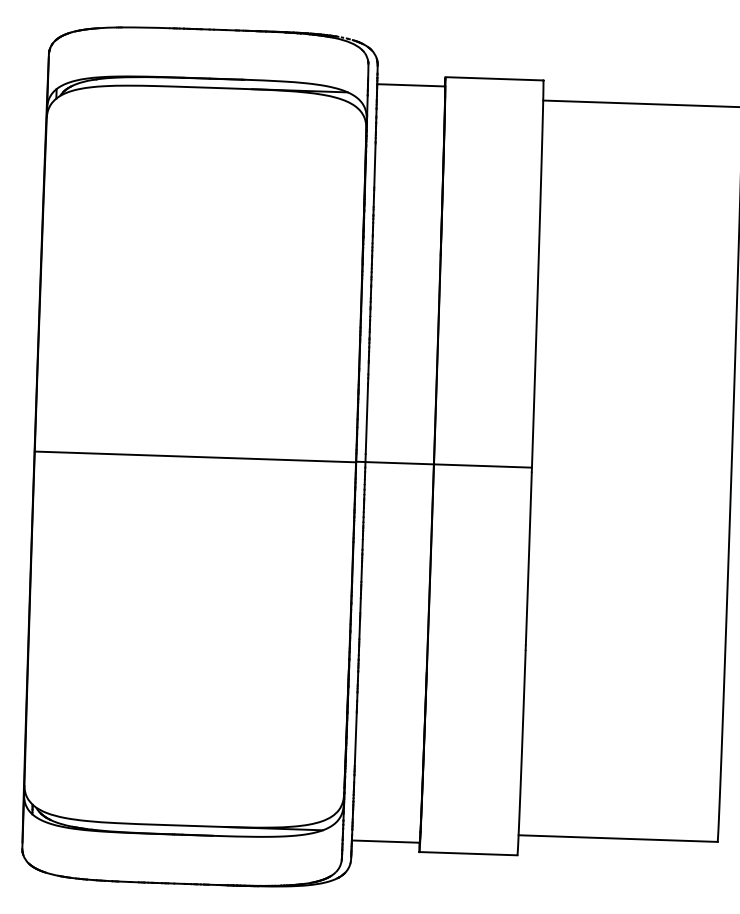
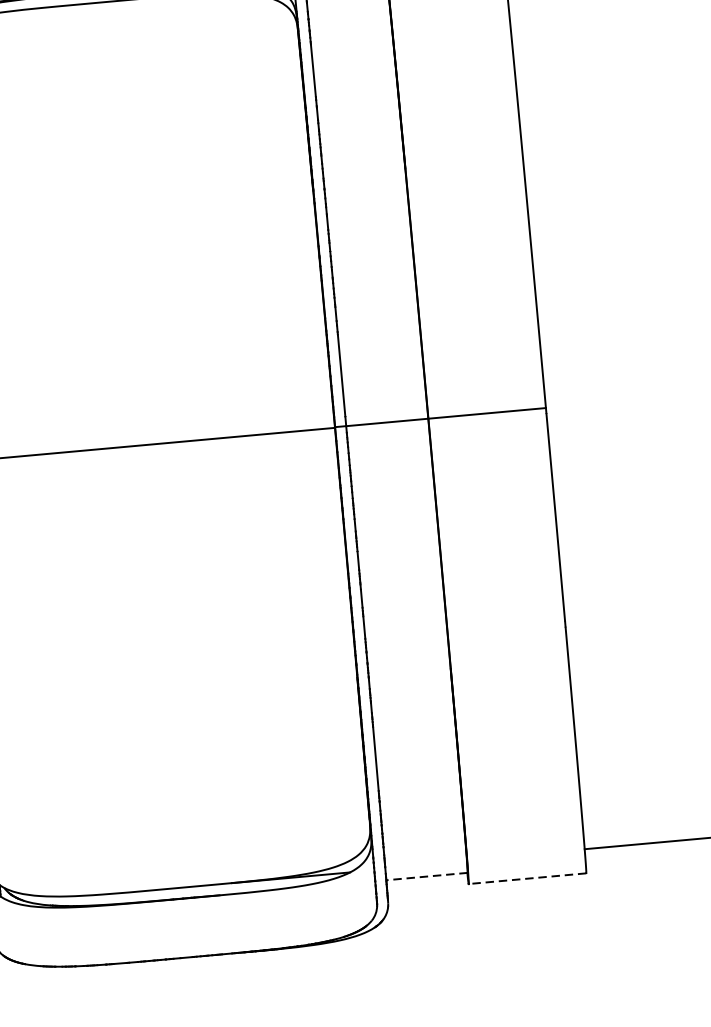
line: (385, 841) -> (426, 876), solid -> dashed
line: (468, 853) -> (527, 878), solid -> dashed

